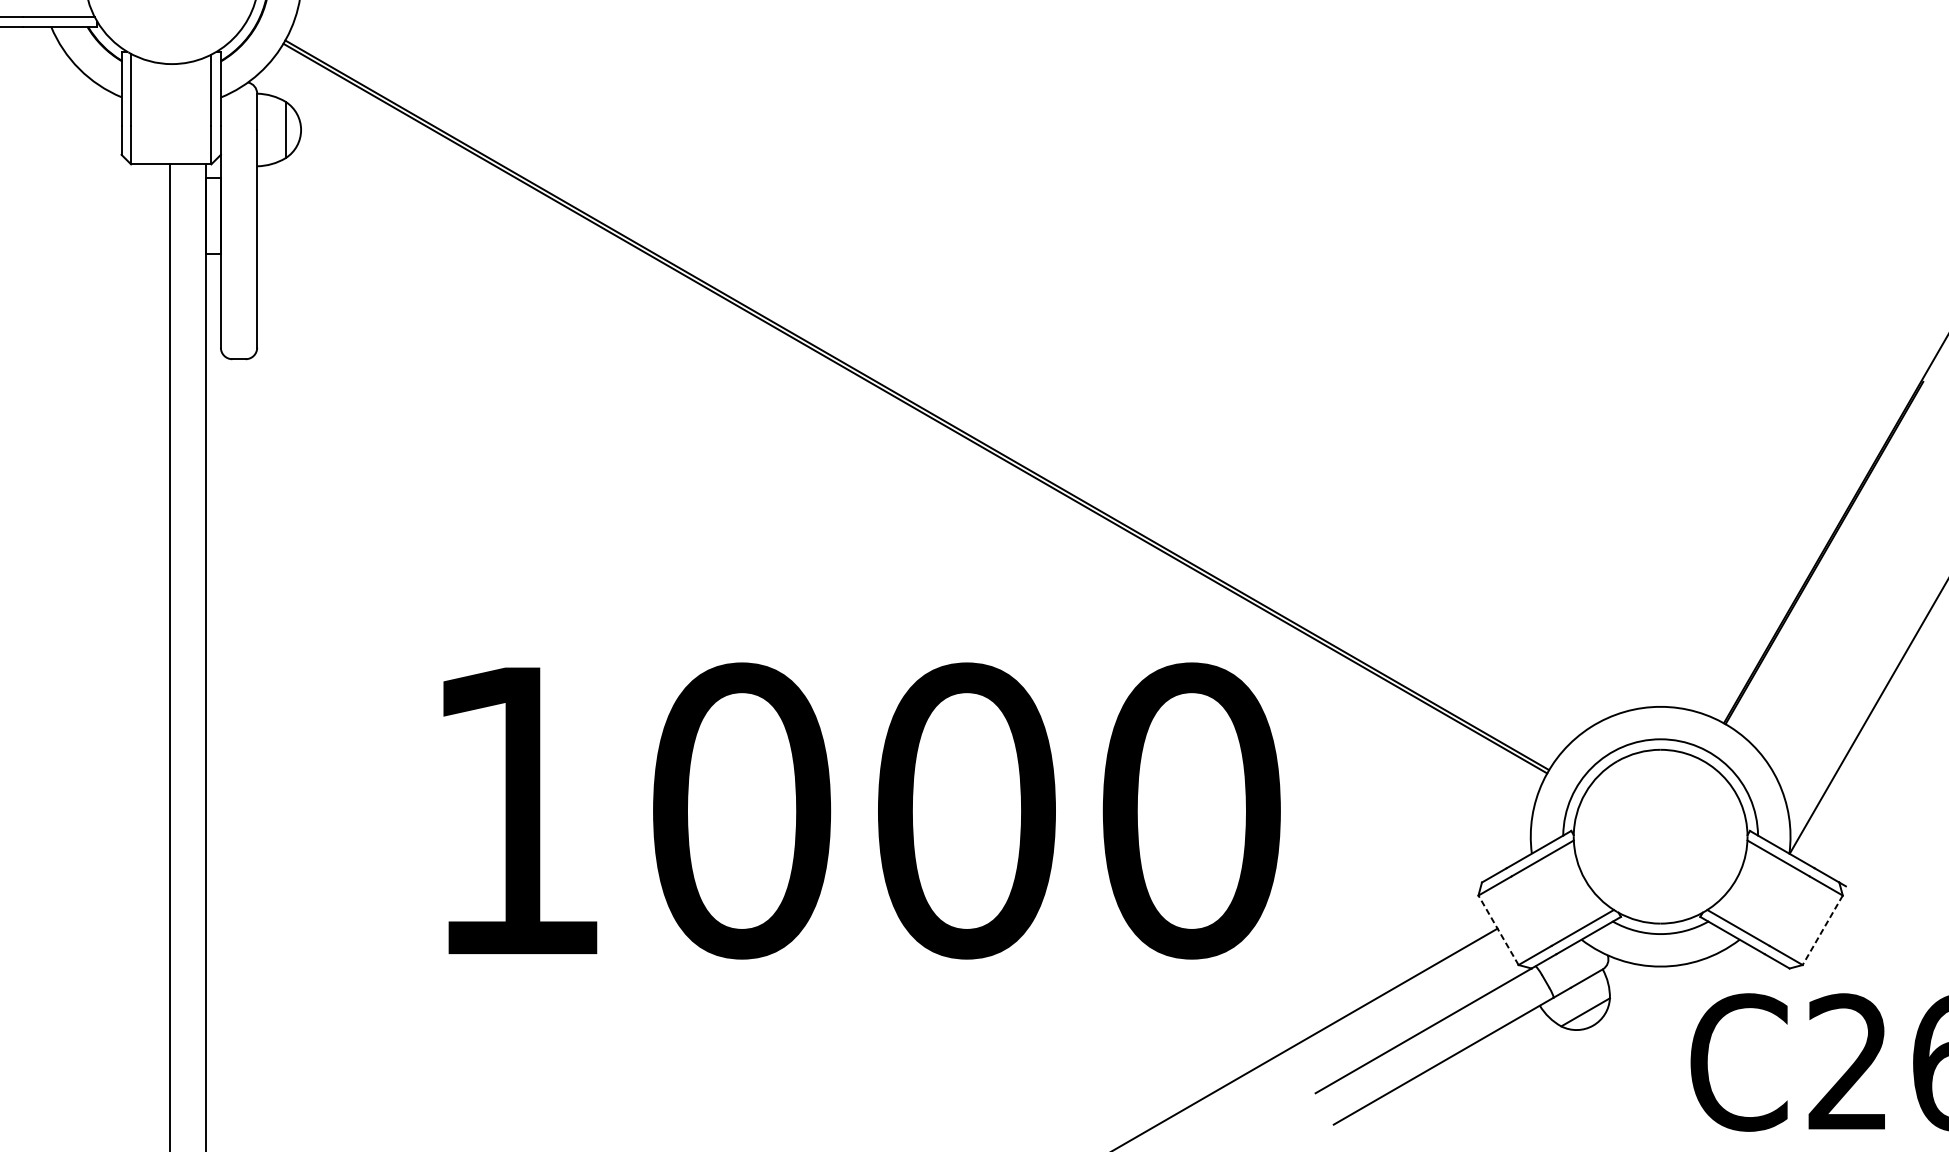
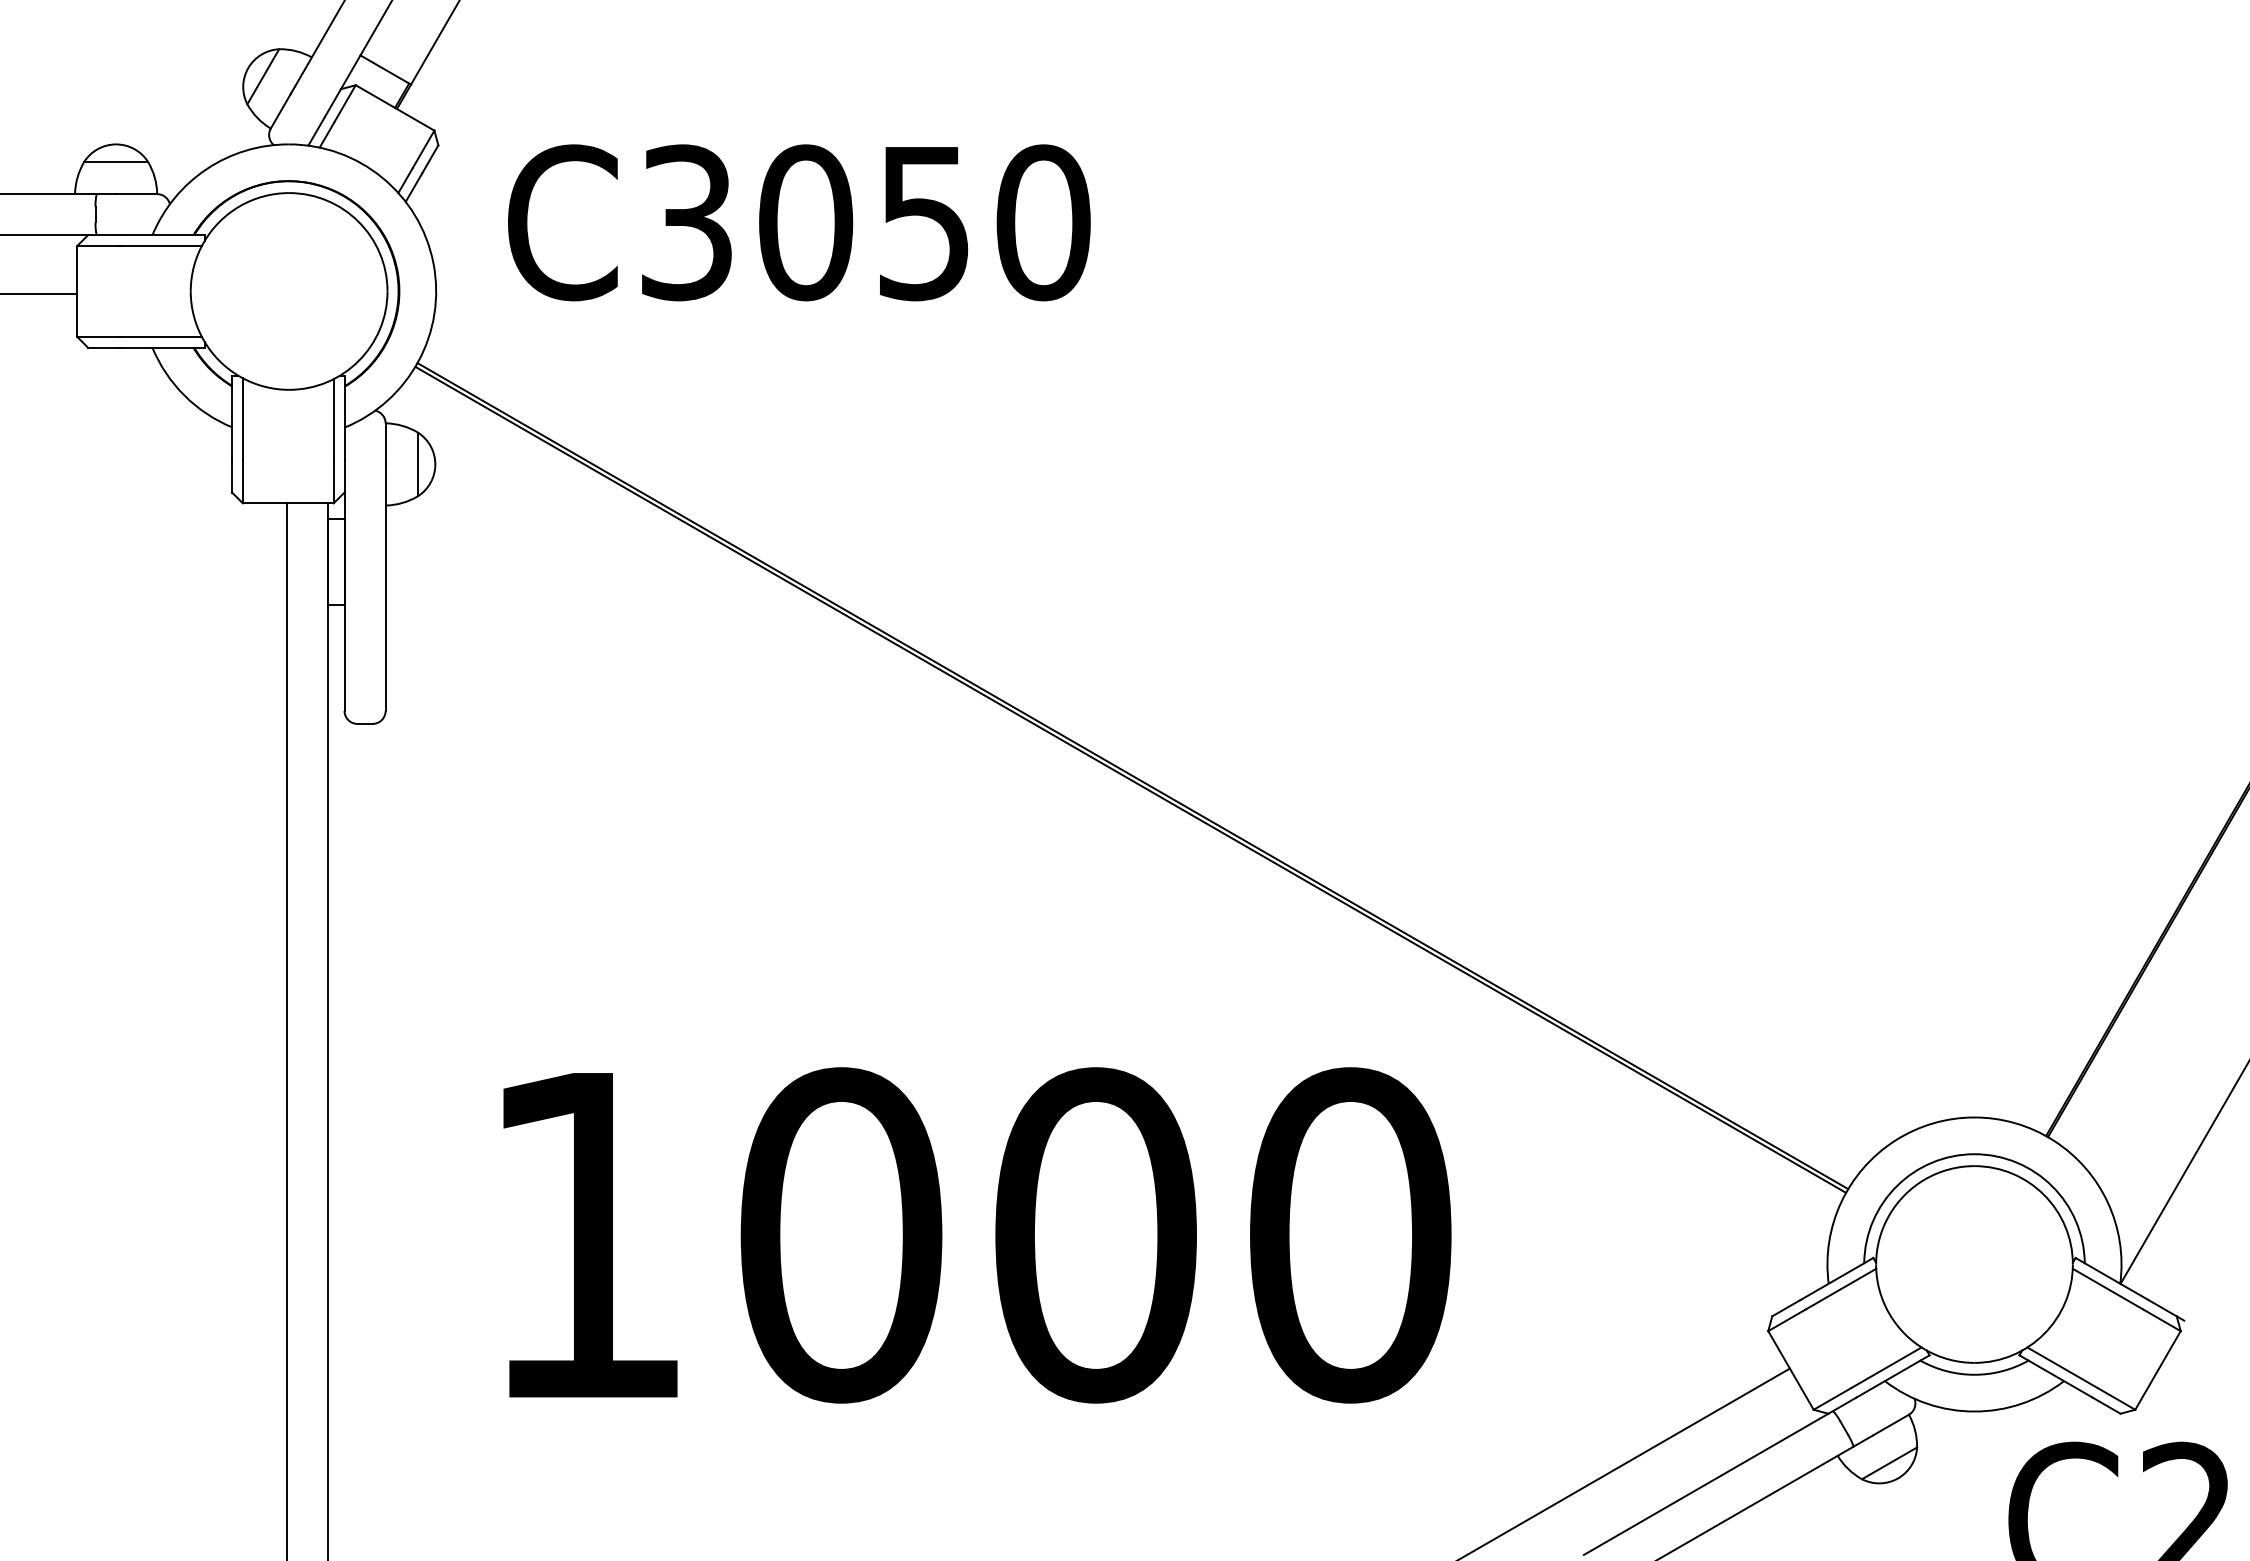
text: (862, 811) -> (977, 1235), moved
line: (1498, 930) -> (1790, 1370), dashed -> solid
line: (1822, 930) -> (2157, 1370), dashed -> solid

